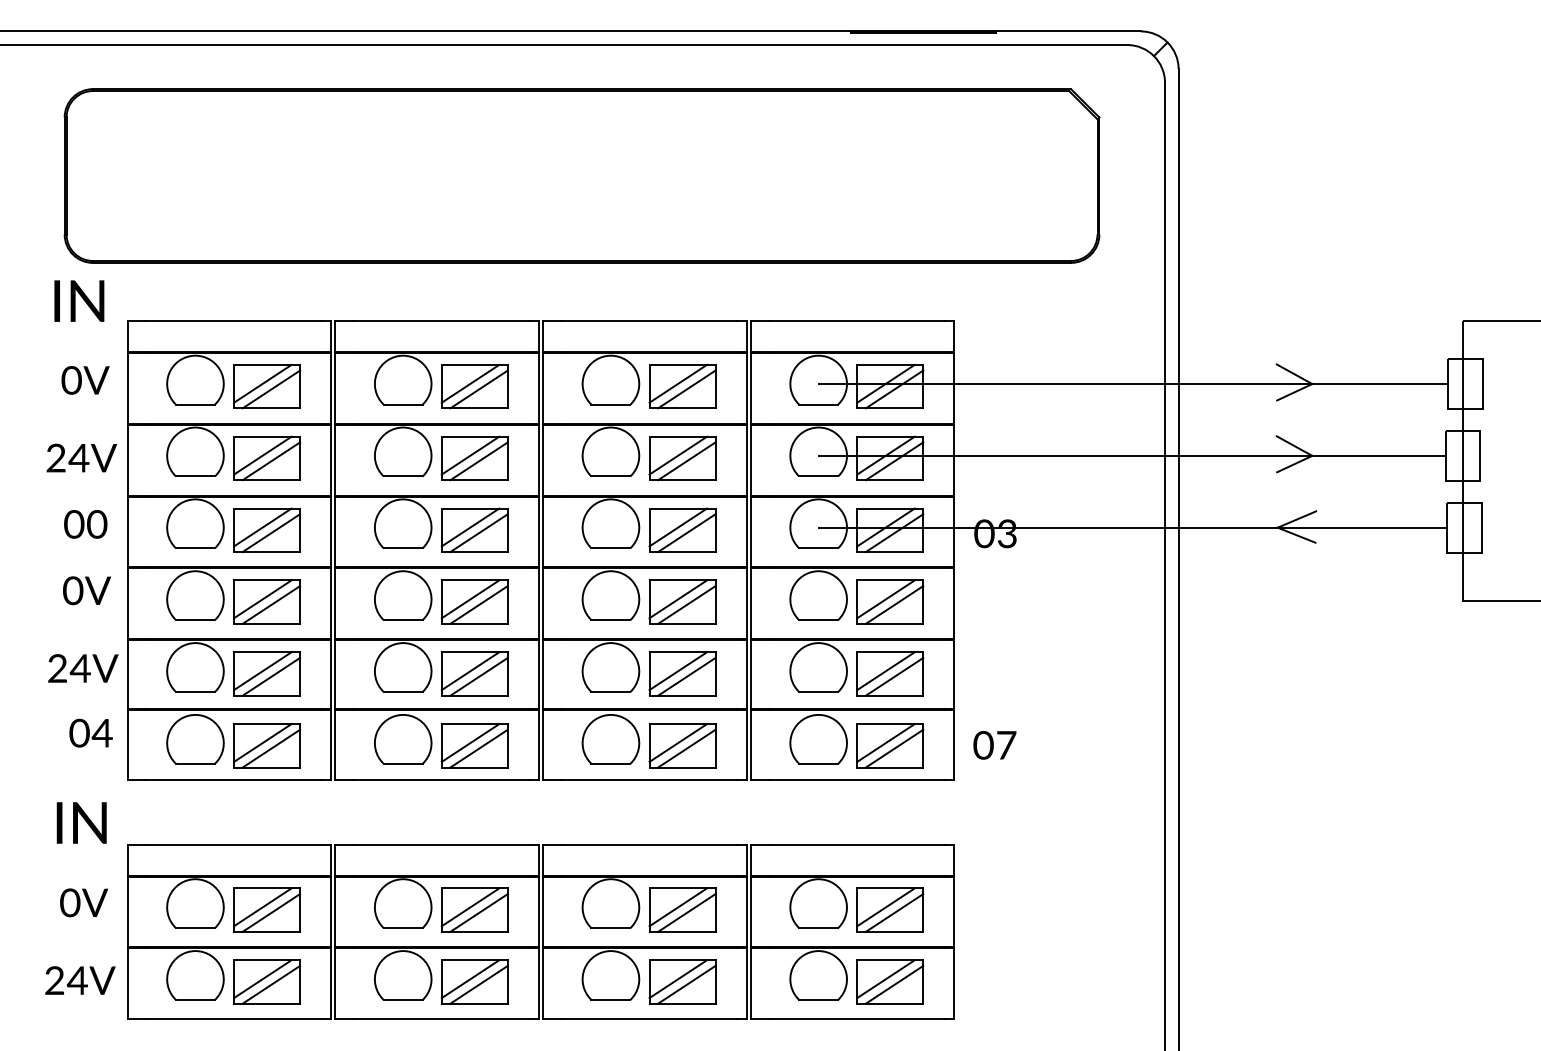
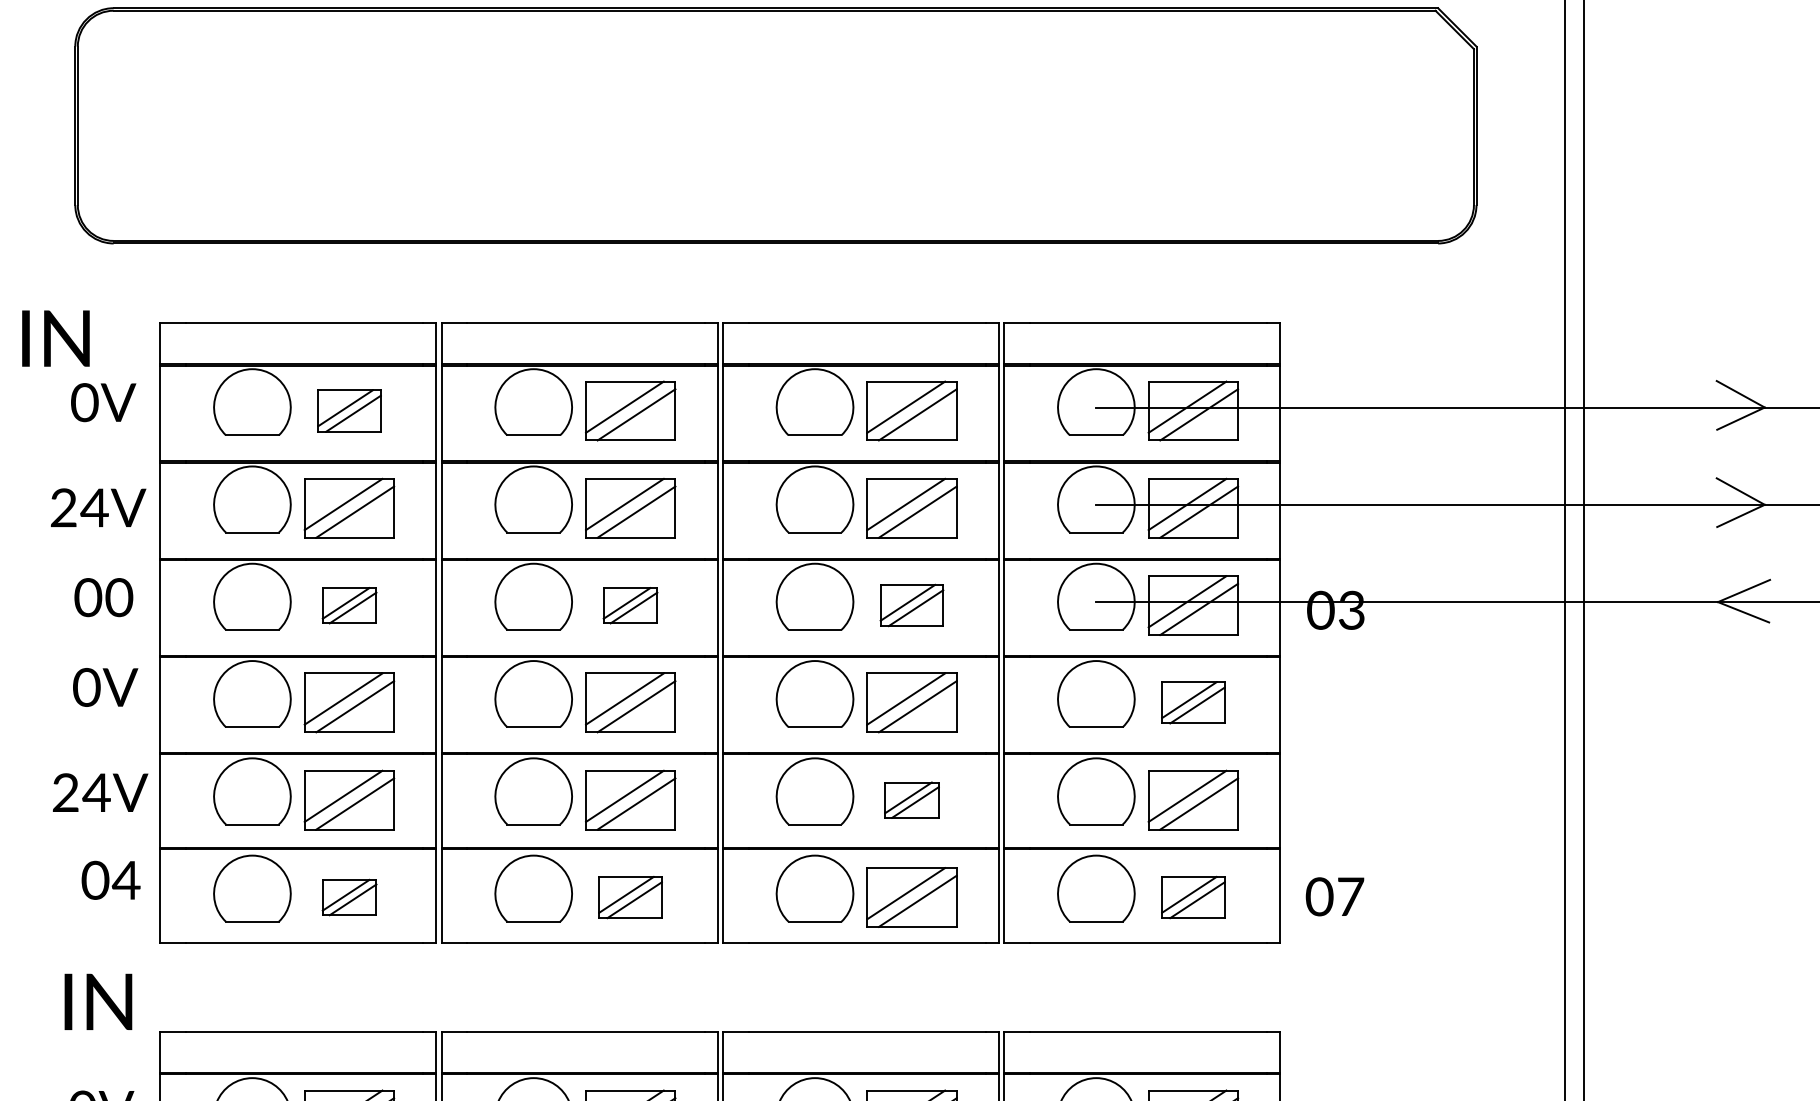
text: (79, 300) -> (56, 337), moved
part: (267, 386) -> (349, 410), size x0.7
part: (682, 529) -> (911, 604), size x0.7
part: (267, 530) -> (349, 605), size x0.6
part: (474, 530) -> (630, 605), size x0.6
part: (890, 601) -> (1193, 702), size x0.7
part: (682, 673) -> (911, 799), size x0.6
part: (267, 745) -> (349, 897), size x0.6
part: (474, 745) -> (630, 897), size x0.7
part: (890, 745) -> (1193, 897), size x0.7

